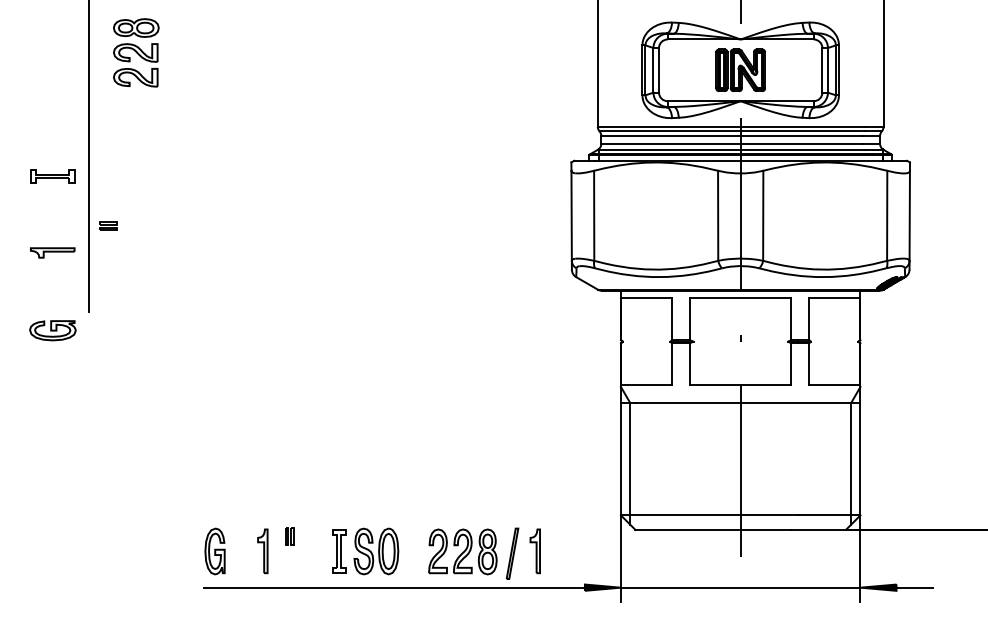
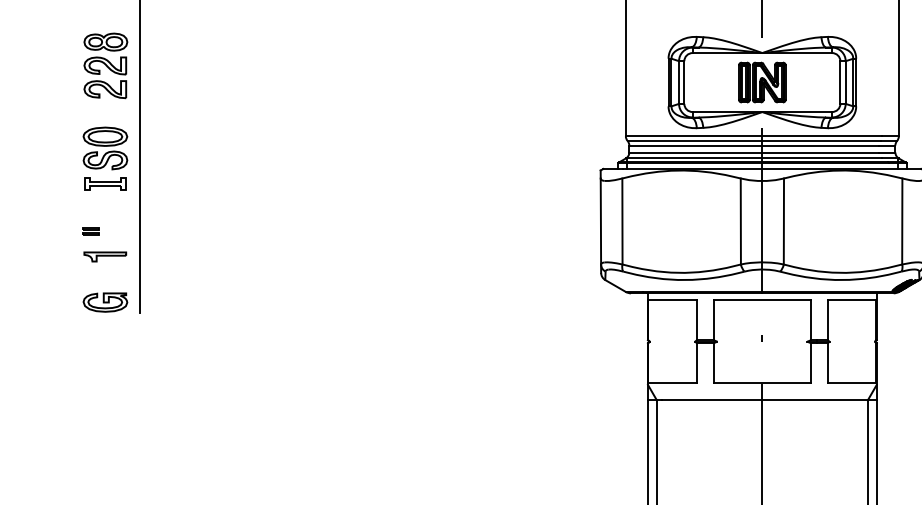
part: (136, 52) -> (106, 65), moved
part: (52, 139) -> (105, 148), added
part: (108, 225) -> (91, 230), moved
part: (52, 330) -> (105, 302), moved

